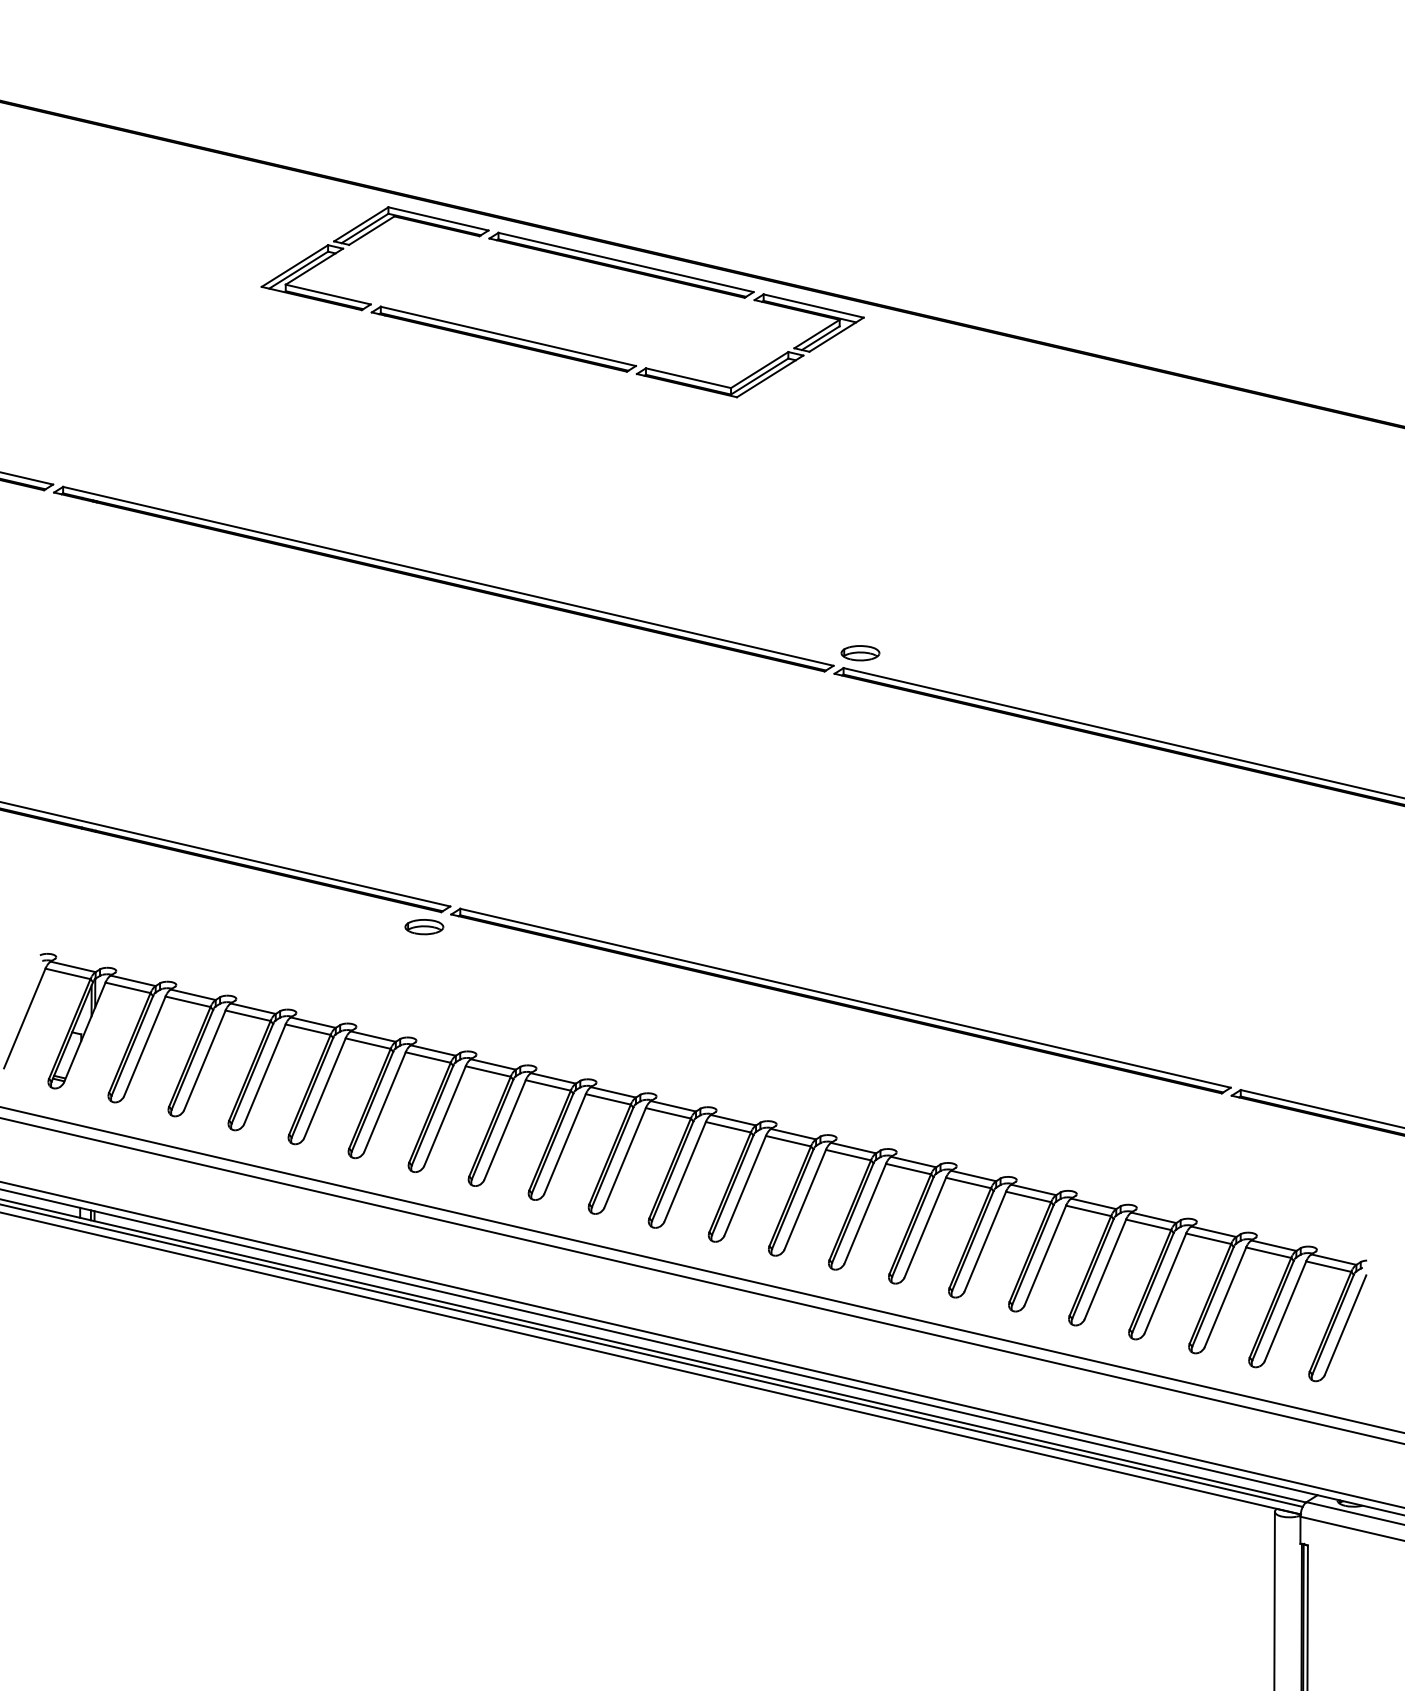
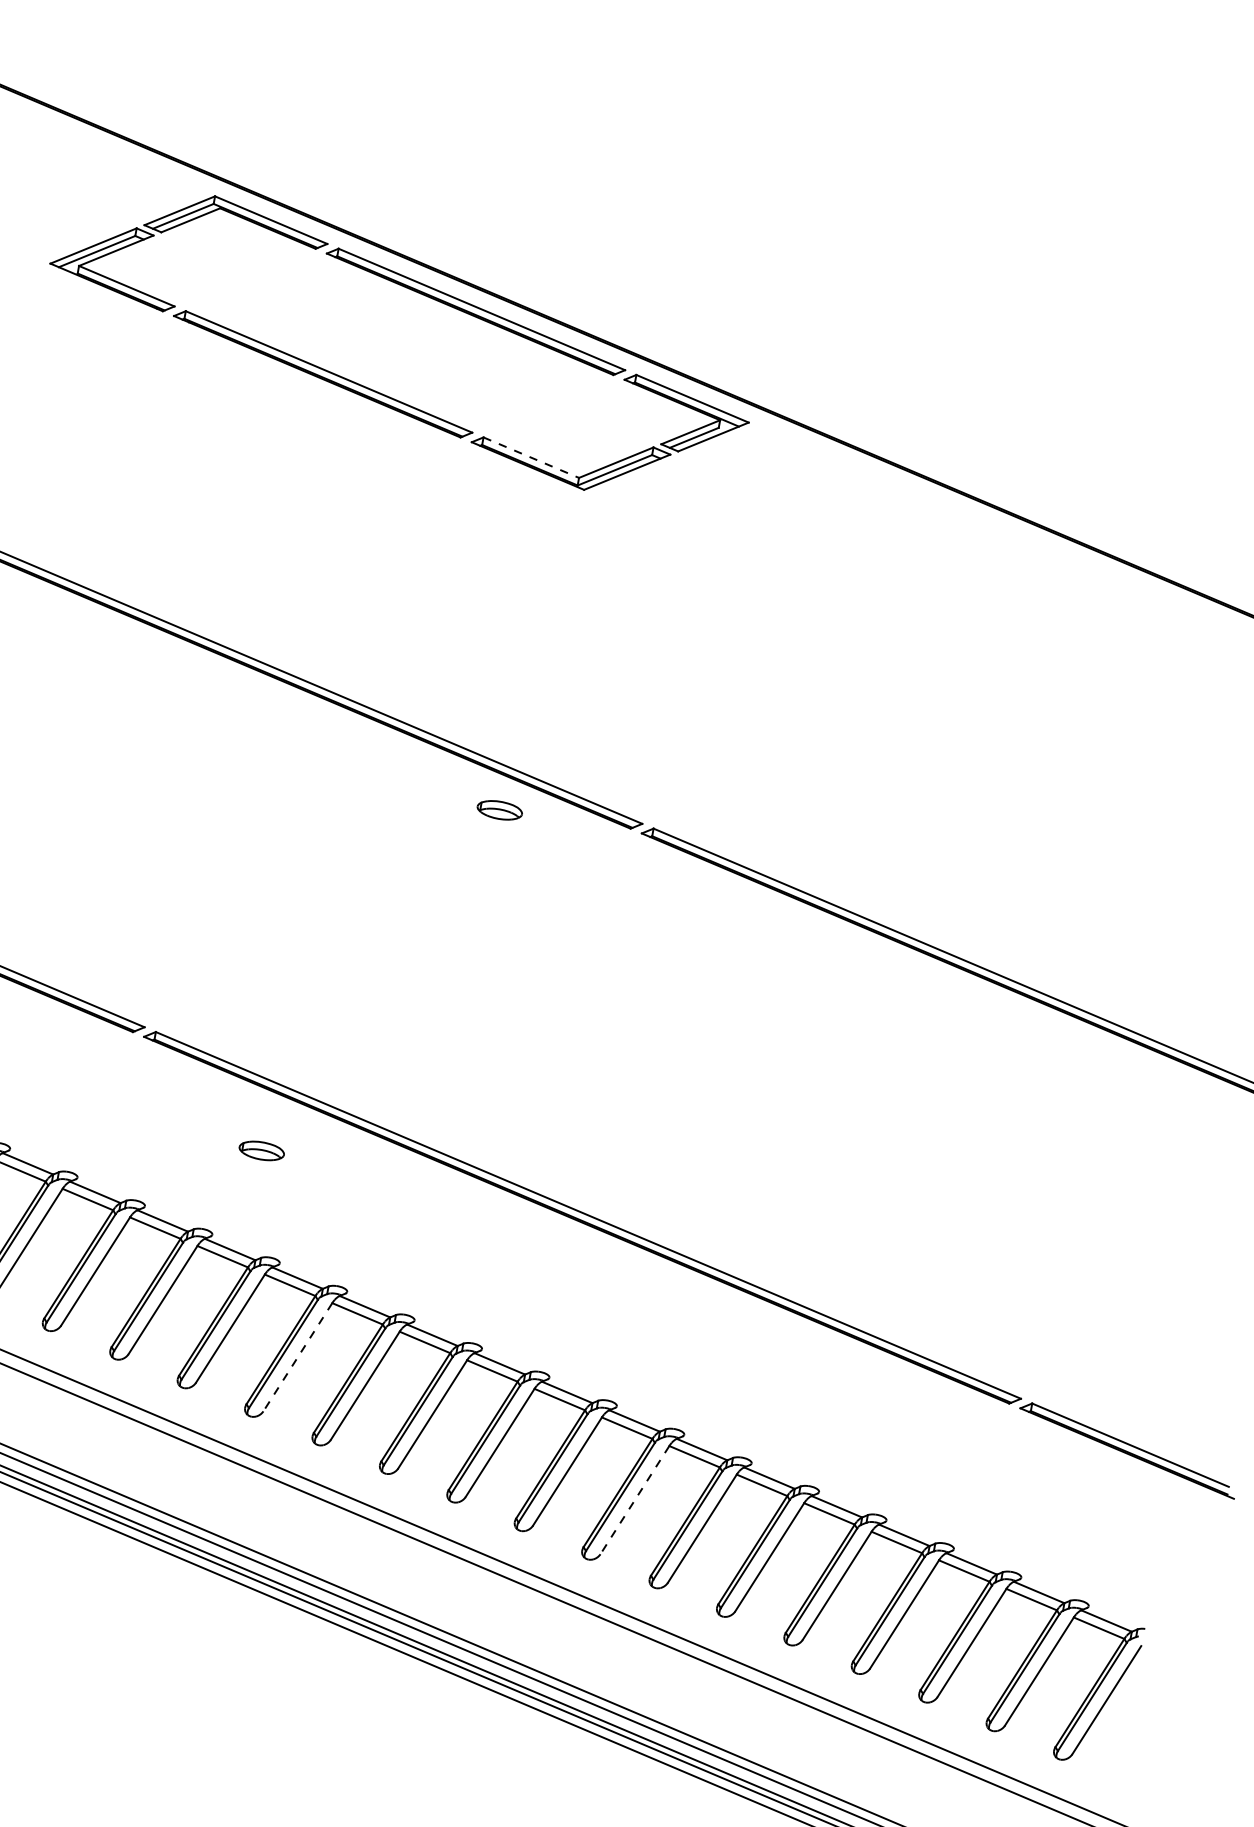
line: (688, 378) -> (531, 458), solid -> dashed
part: (860, 653) -> (499, 810), moved
part: (424, 927) -> (261, 1151), moved
line: (625, 1157) -> (298, 1356), solid -> dashed
line: (925, 1227) -> (635, 1500), solid -> dashed

